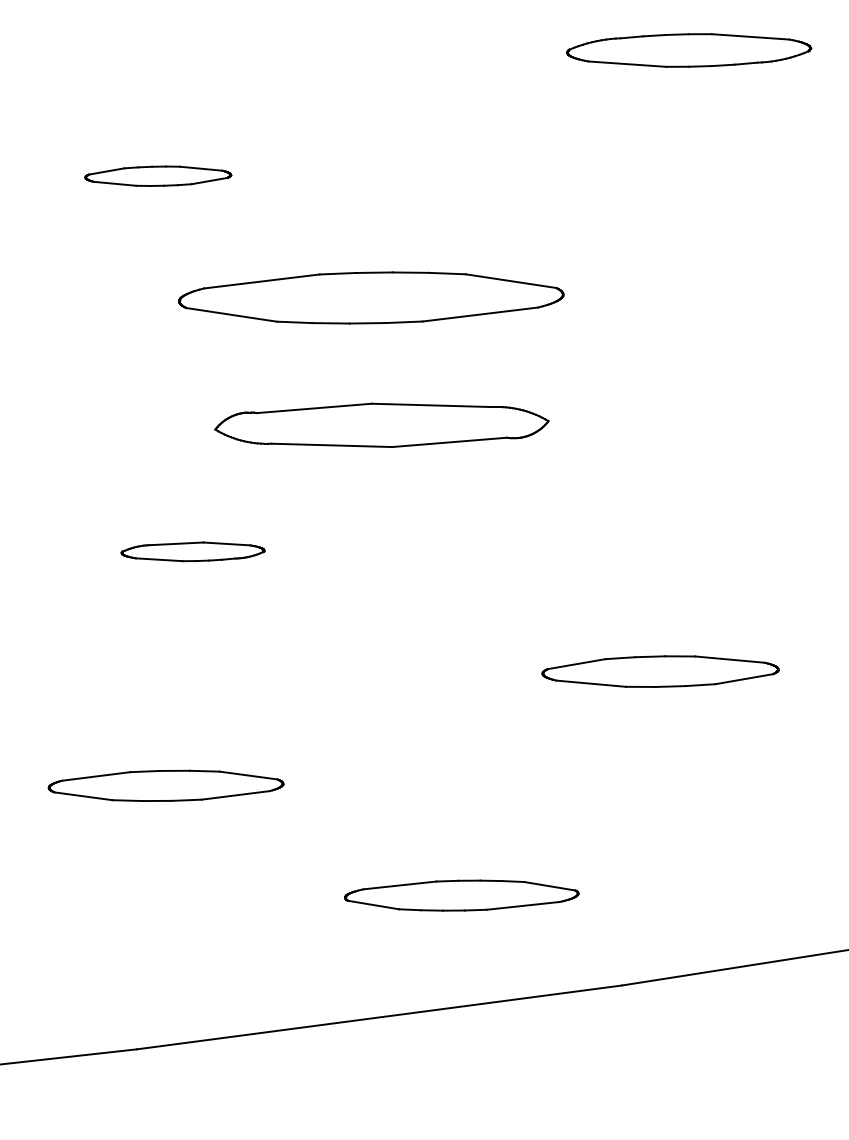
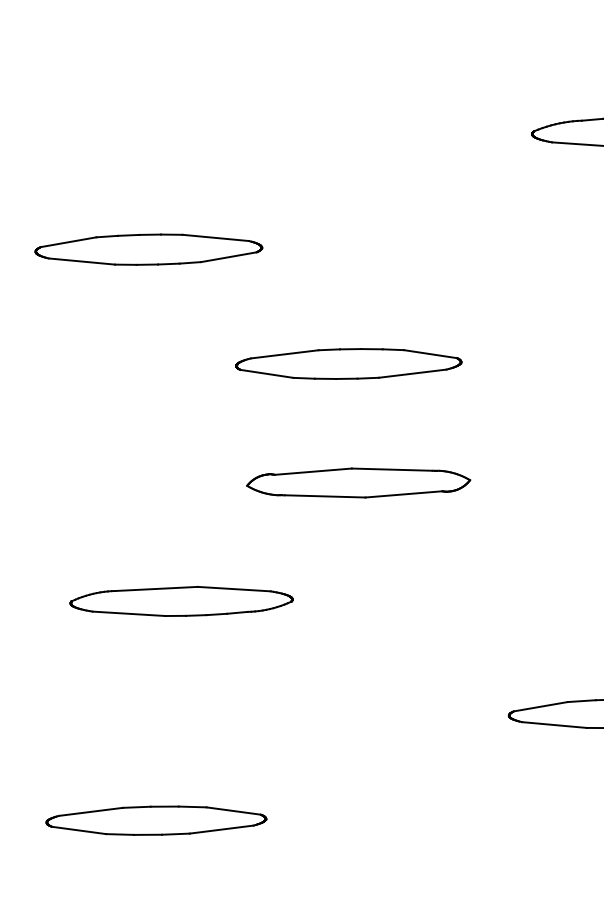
part: (158, 176) -> (149, 250), size x1.67
part: (371, 298) -> (348, 364), size x0.62
part: (382, 424) -> (359, 482), size x0.71
part: (192, 551) -> (181, 601), size x1.67

